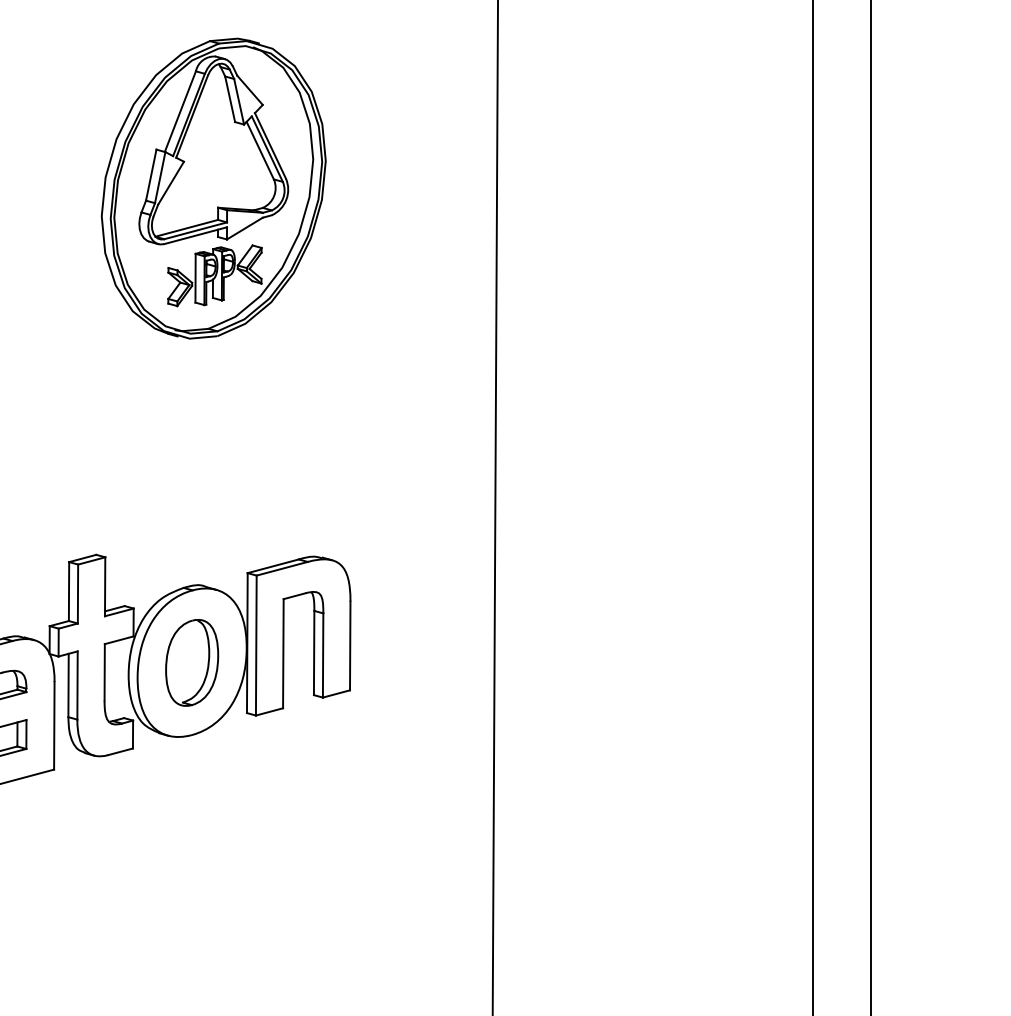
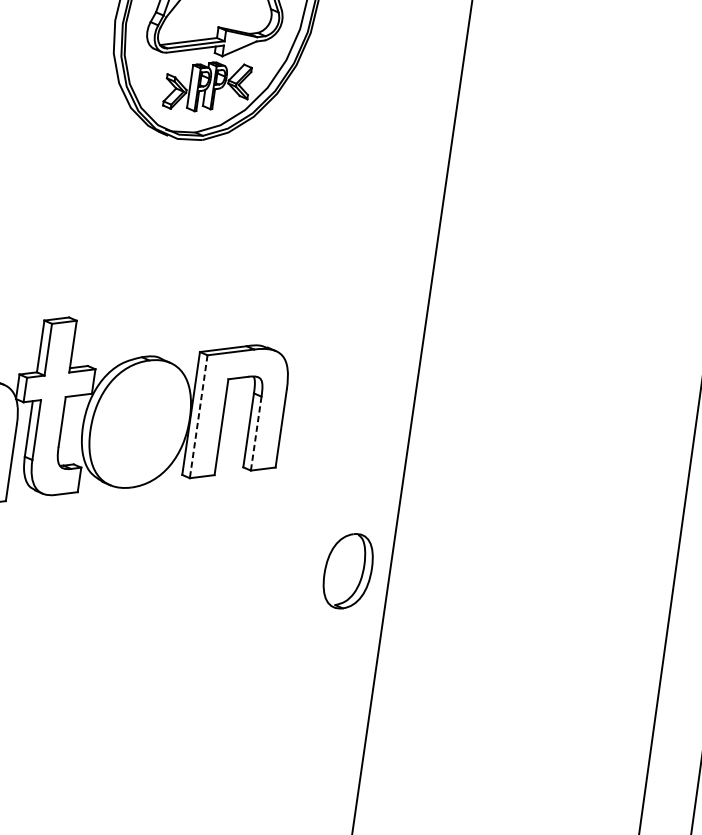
line: (256, 645) -> (198, 416), solid -> dashed
line: (323, 656) -> (256, 434), solid -> dashed
part: (192, 662) -> (348, 570), moved

